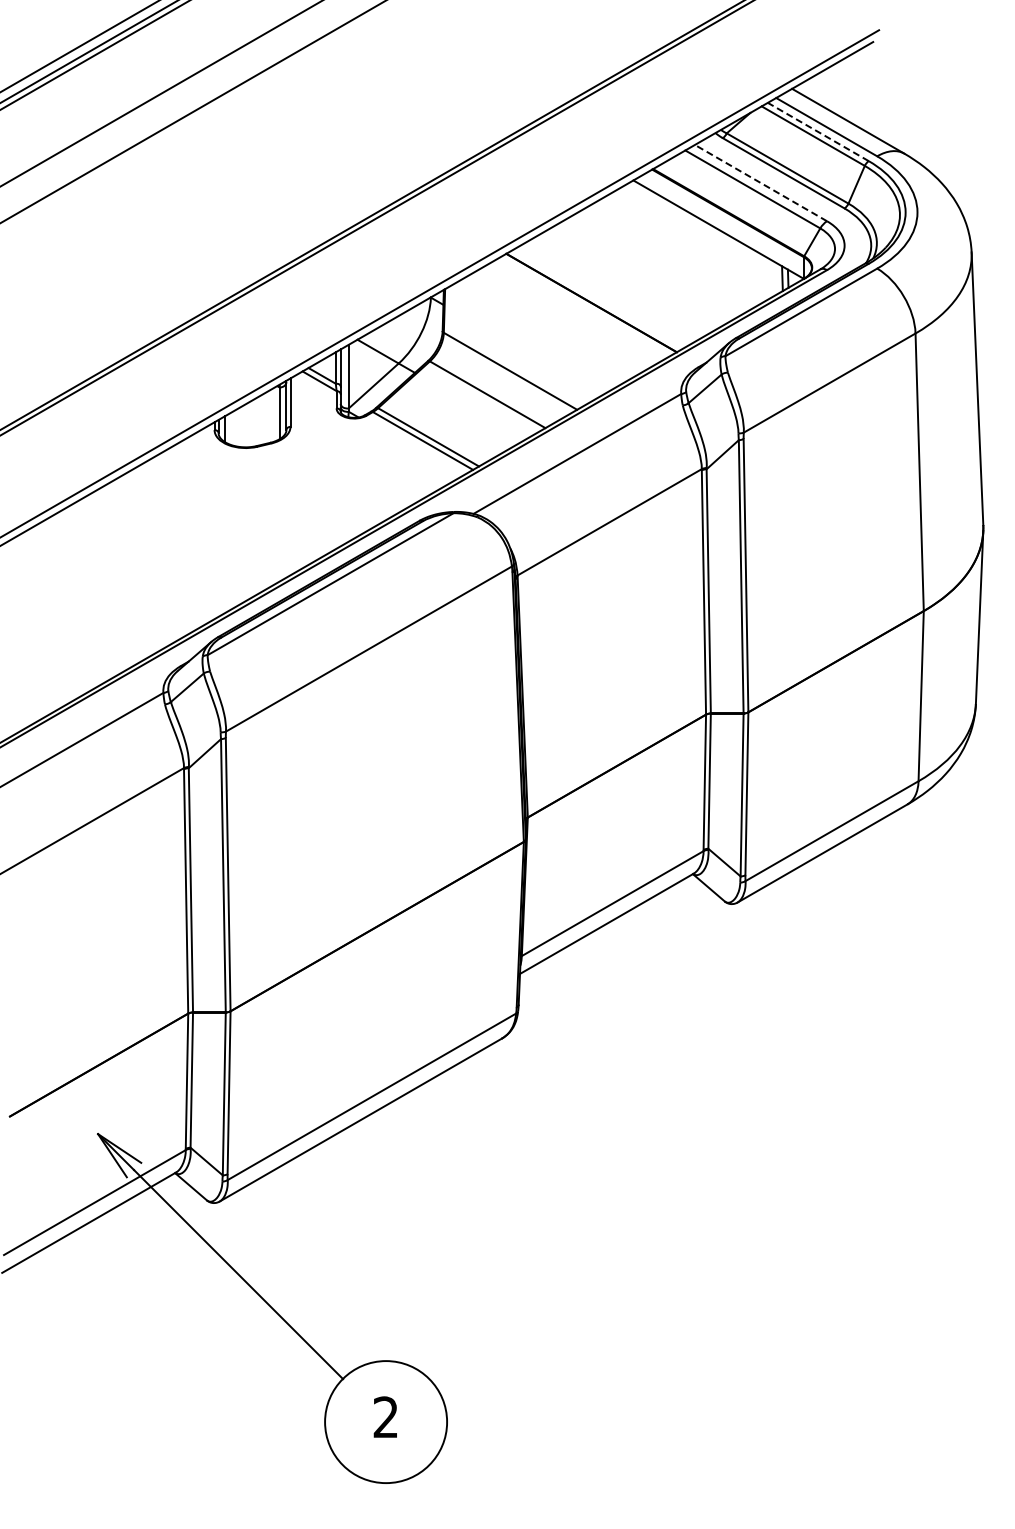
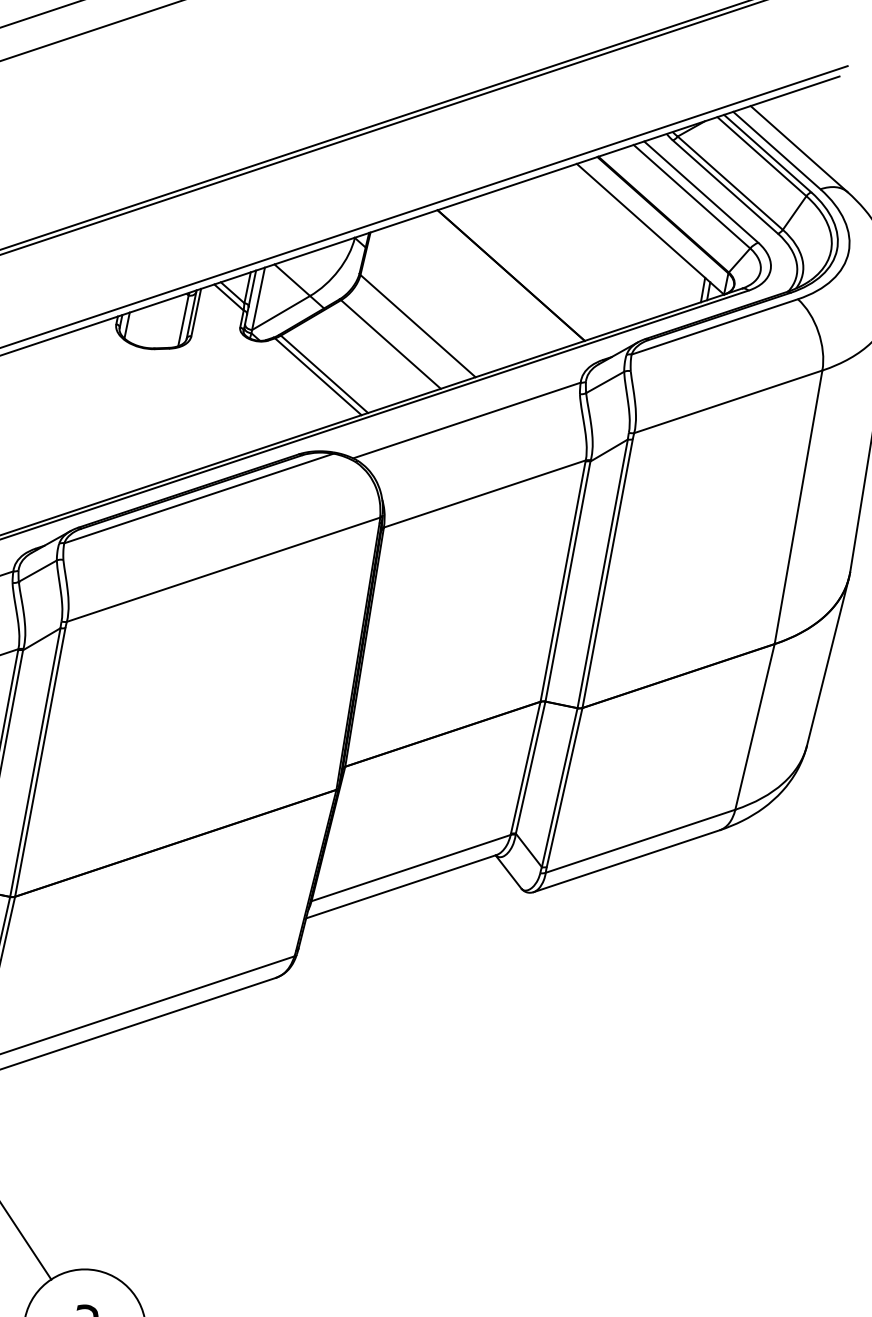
line: (817, 131) -> (766, 152), dashed -> solid
line: (760, 182) -> (700, 191), dashed -> solid

